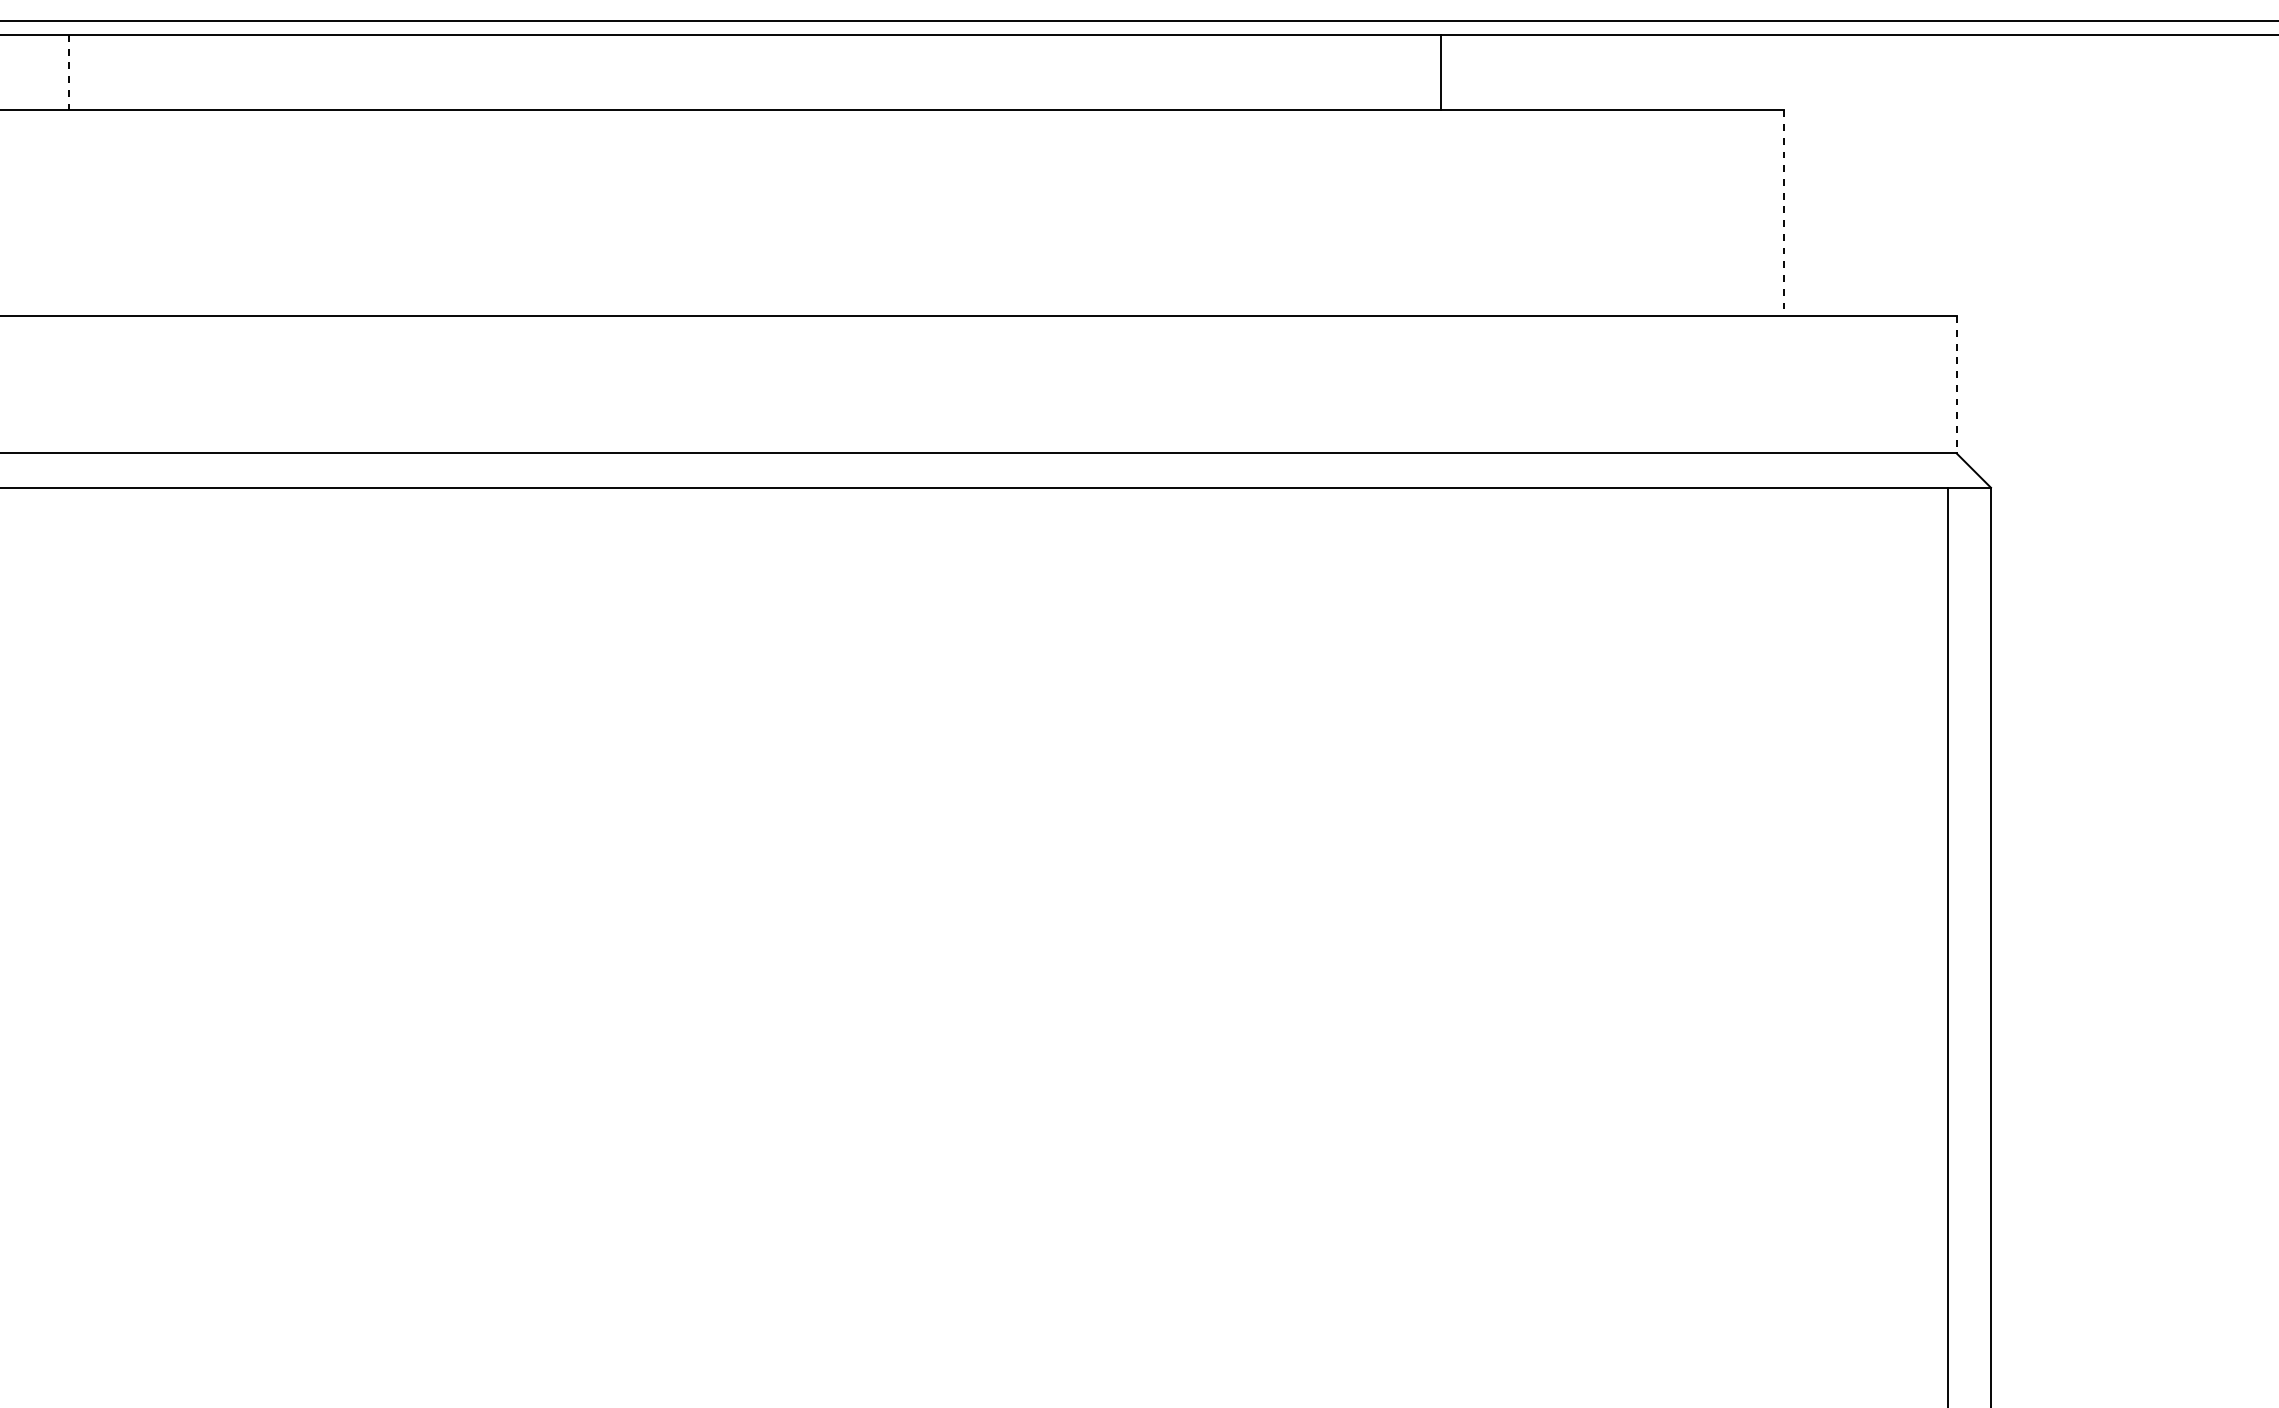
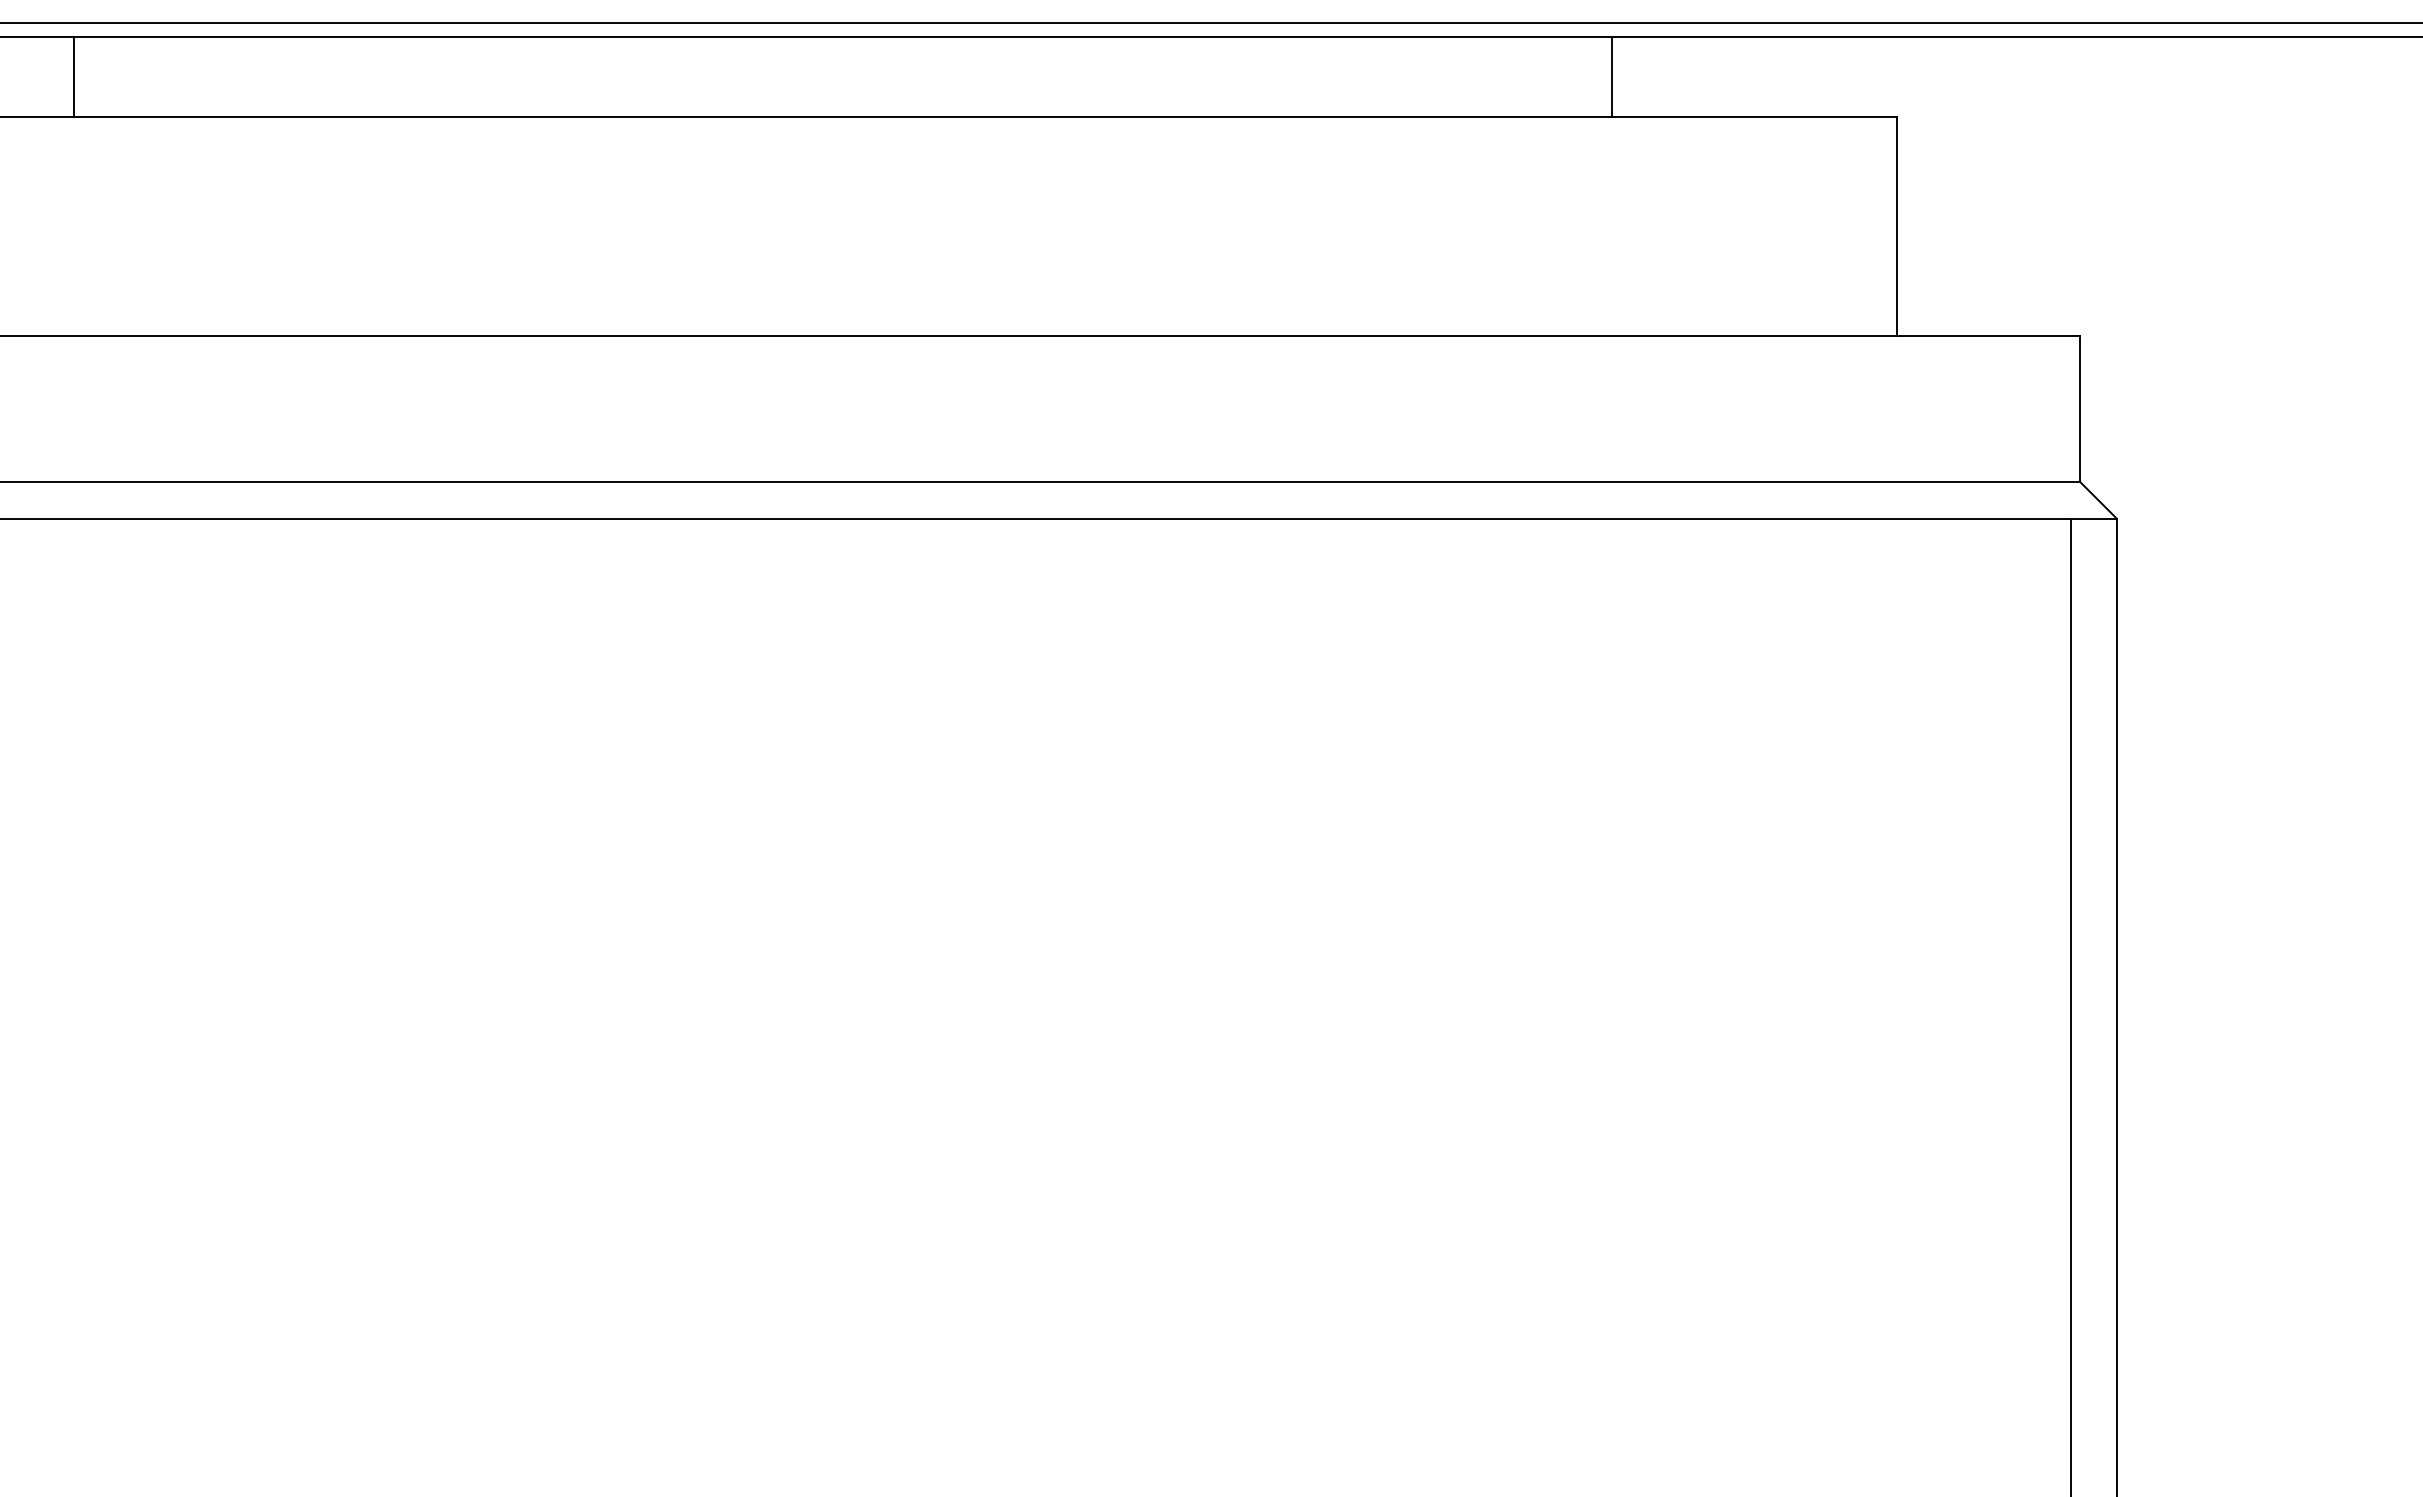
line: (69, 72) -> (73, 77), dashed -> solid
line: (1441, 72) -> (1612, 77), moved
line: (1783, 213) -> (1896, 227), dashed -> solid
line: (1956, 385) -> (2080, 409), dashed -> solid

